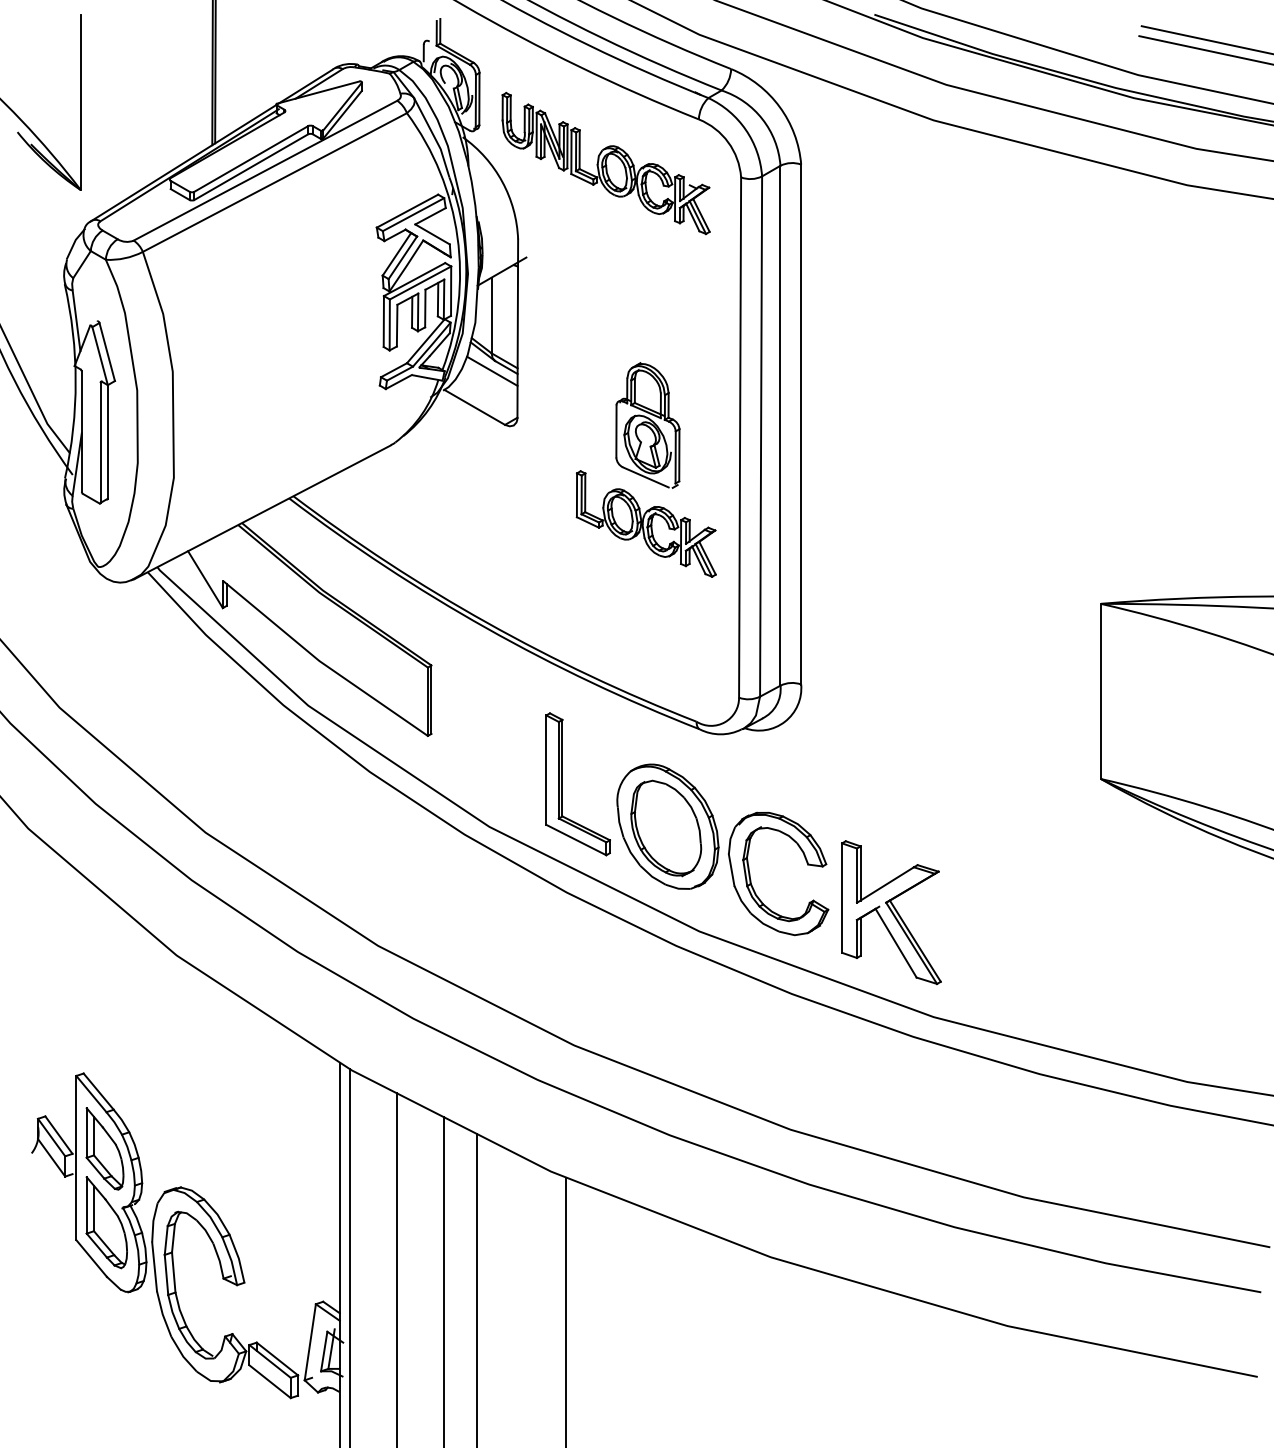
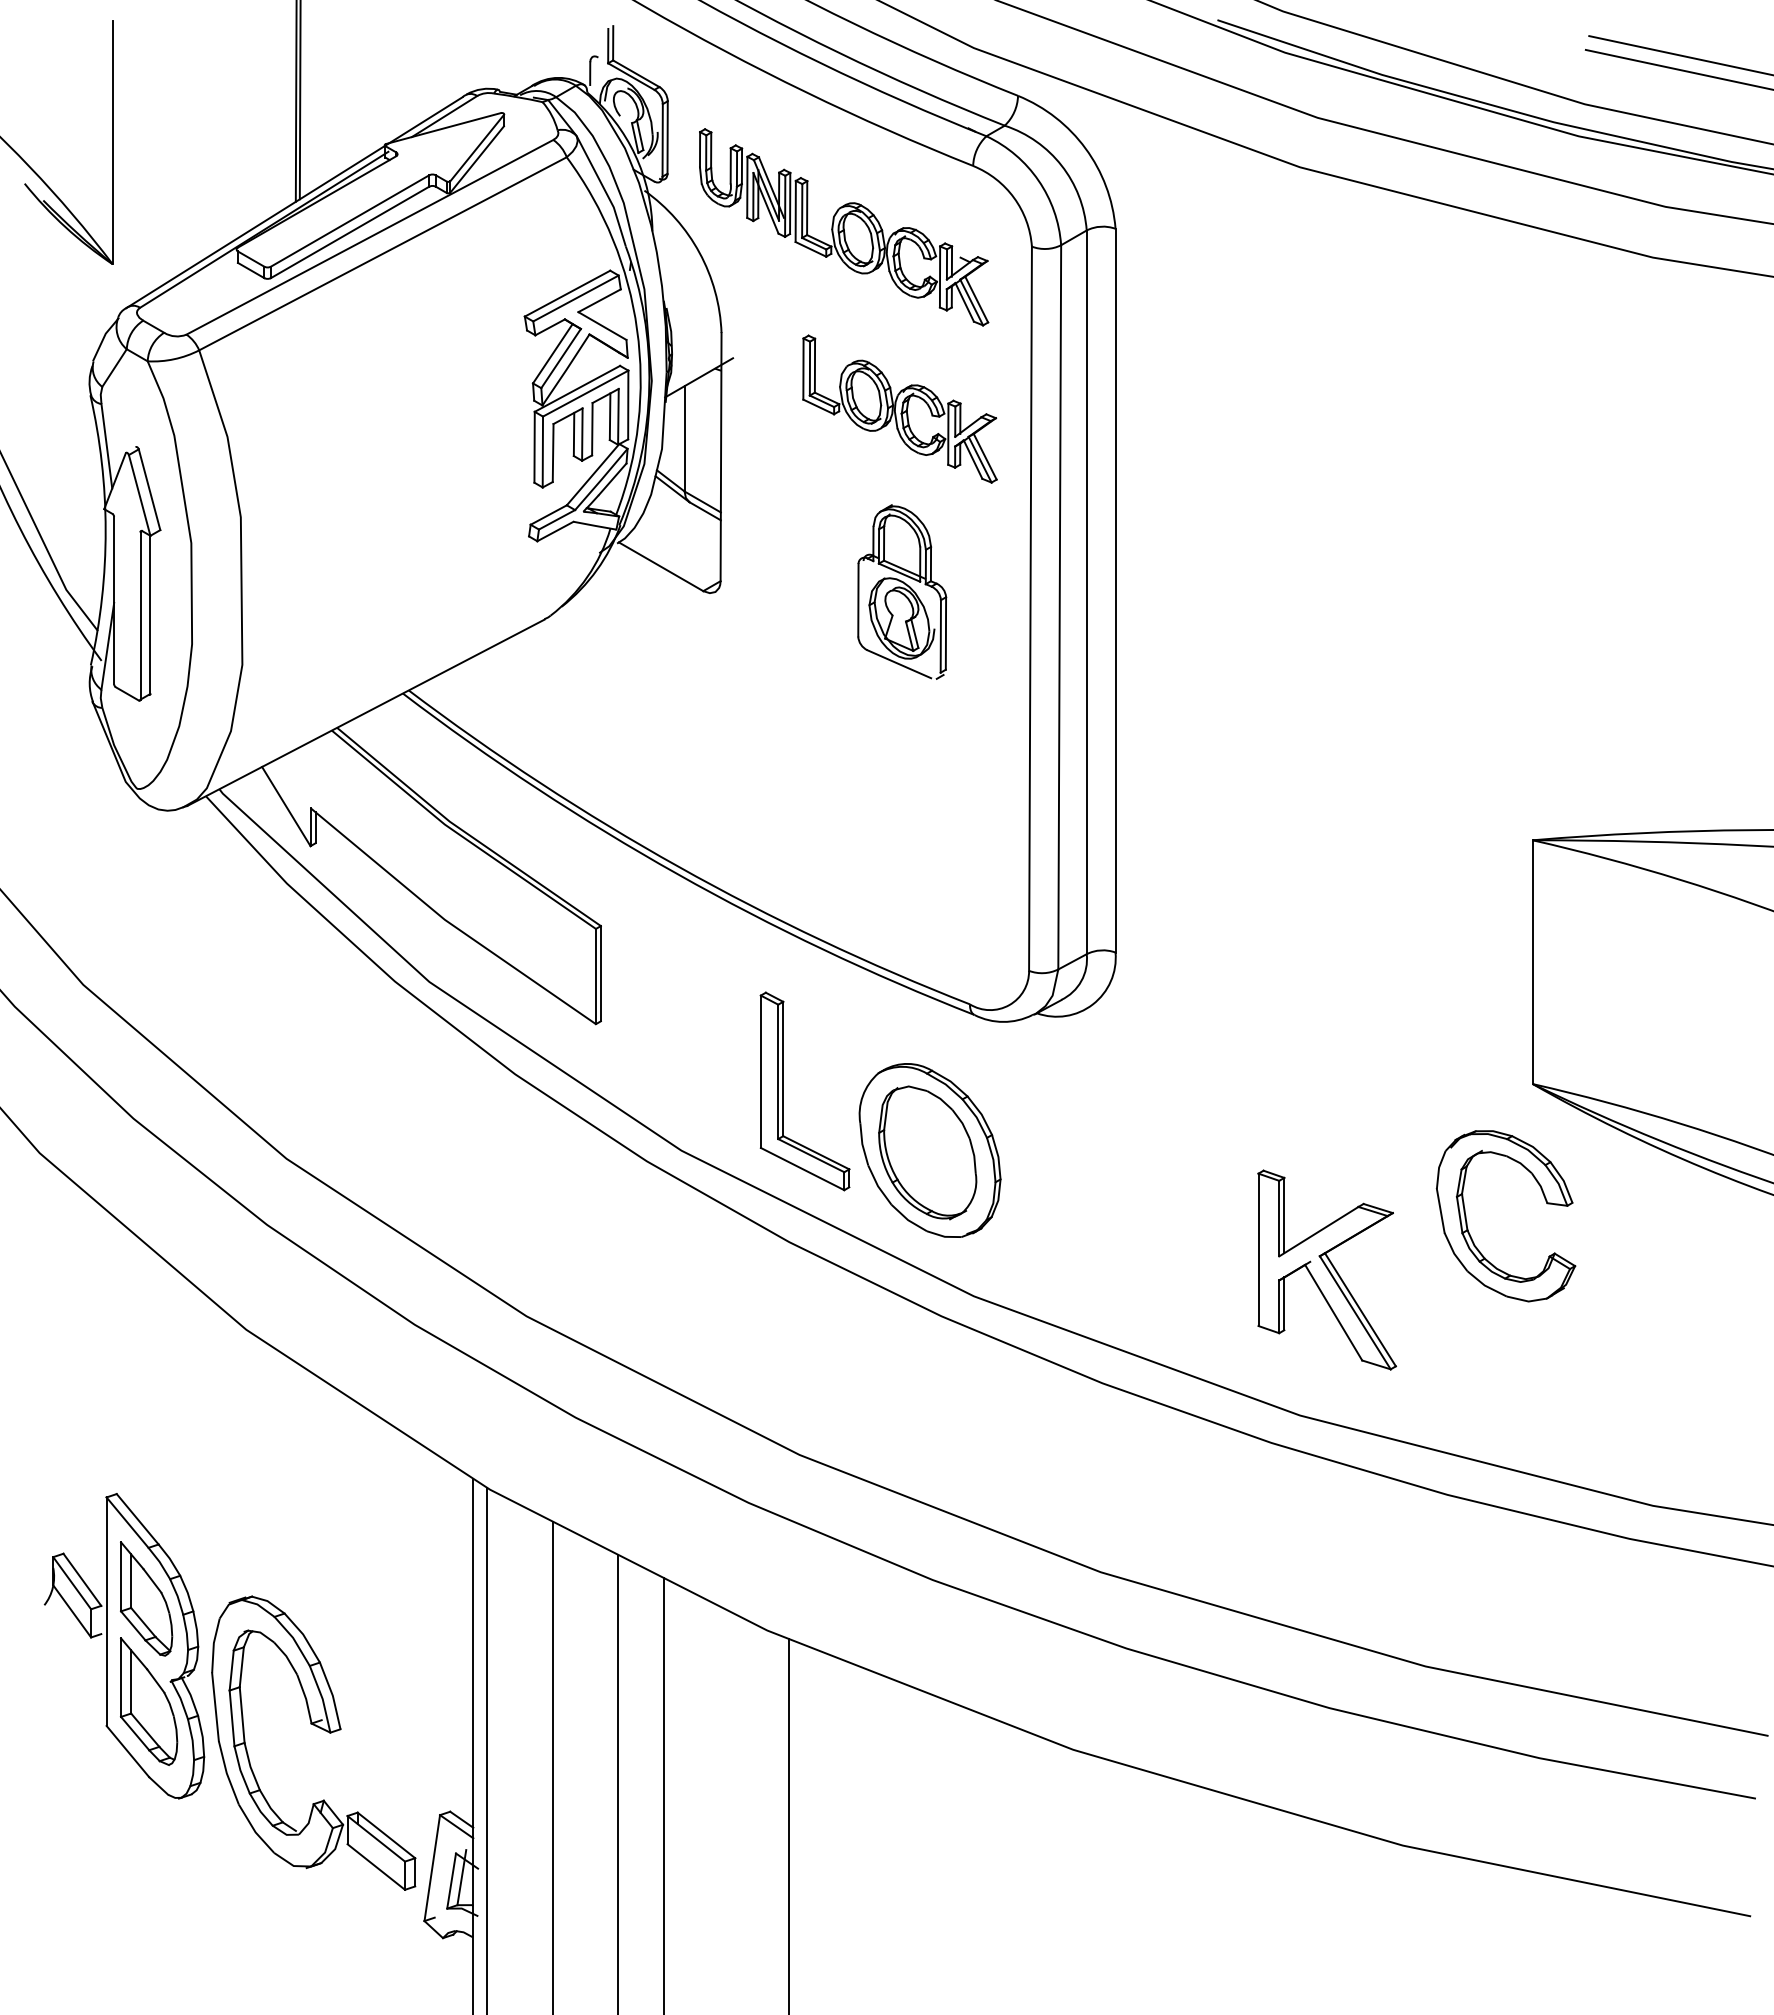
line: (492, 371) -> (685, 516), removed
part: (645, 523) -> (899, 408), moved
part: (750, 877) -> (1467, 1221), moved
part: (890, 912) -> (1326, 1269), moved
part: (229, 1282) -> (319, 1728), moved

